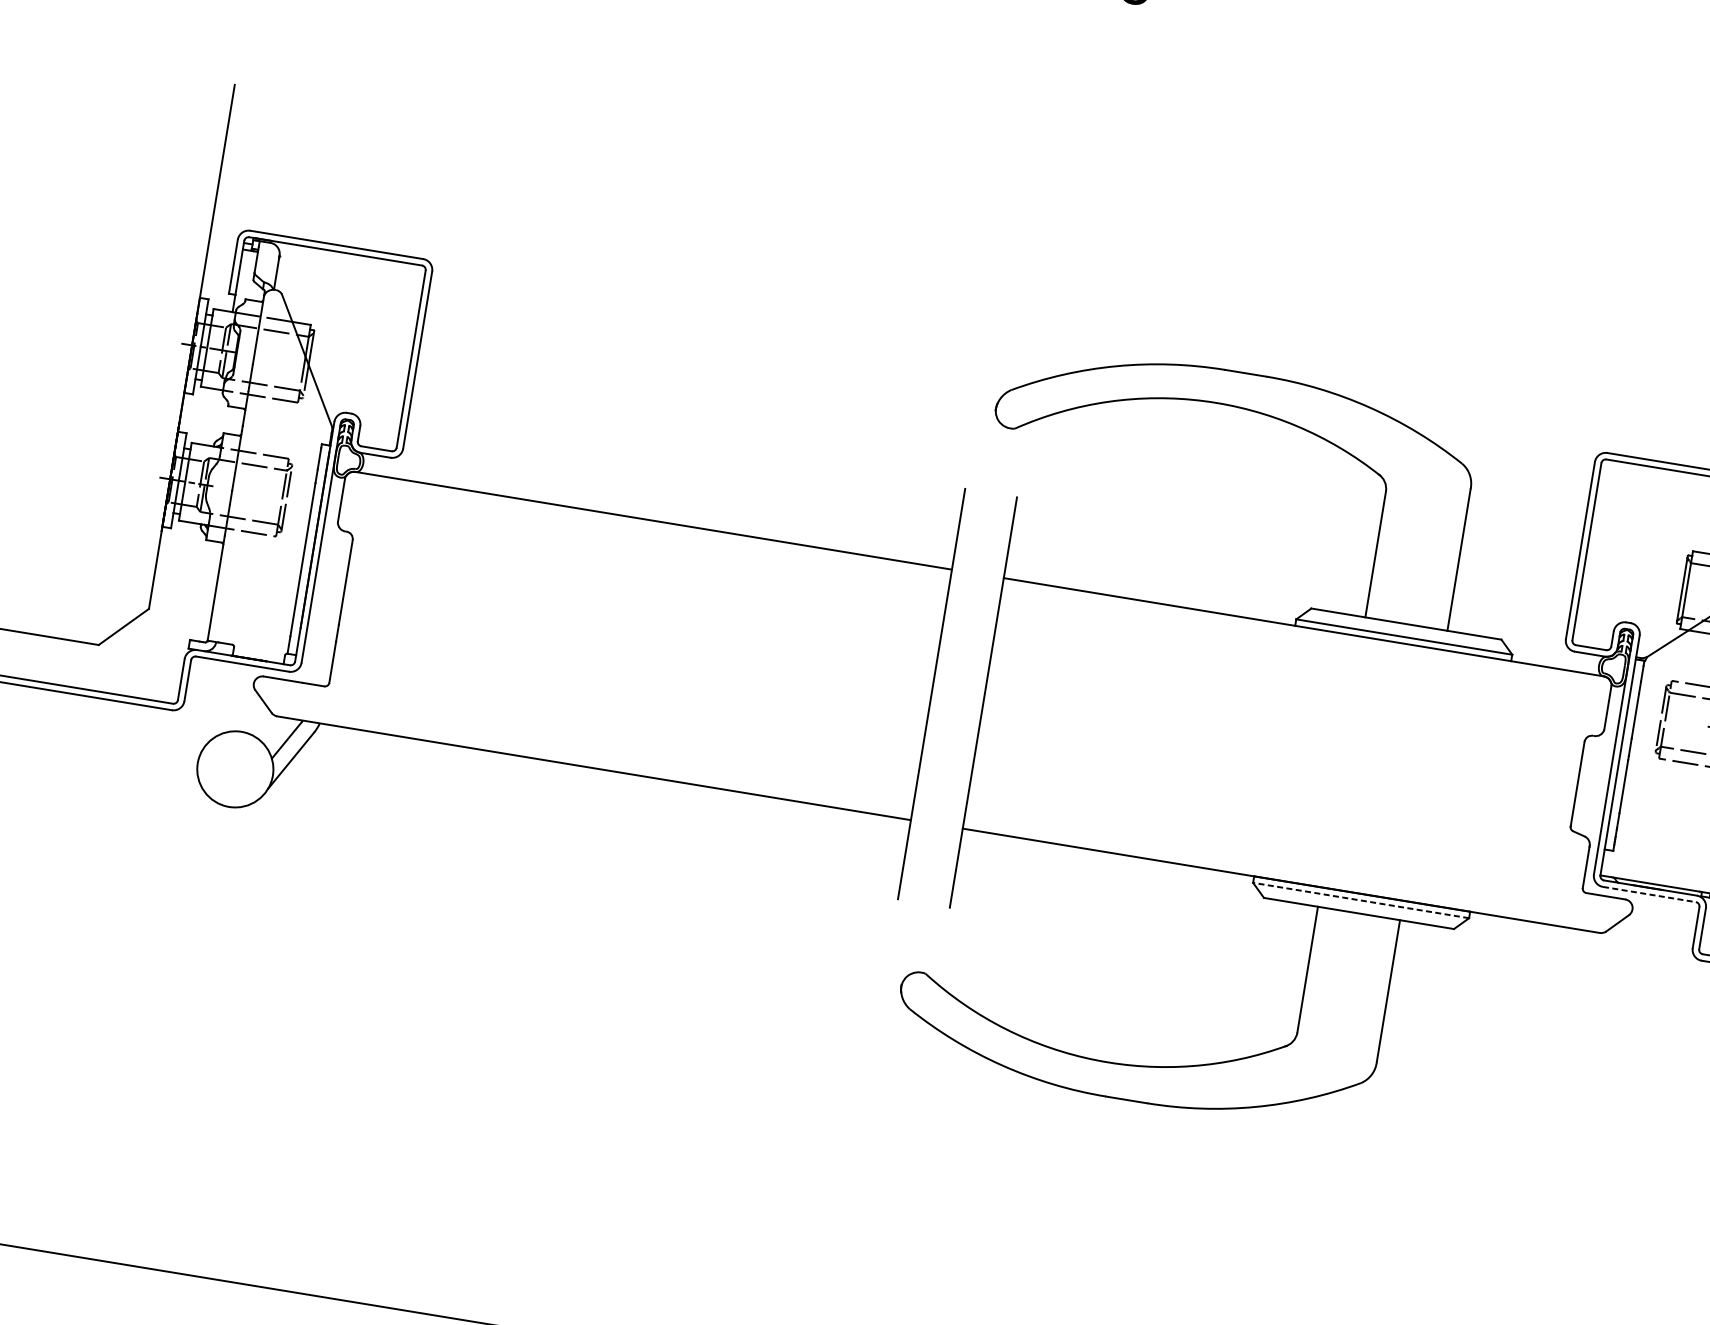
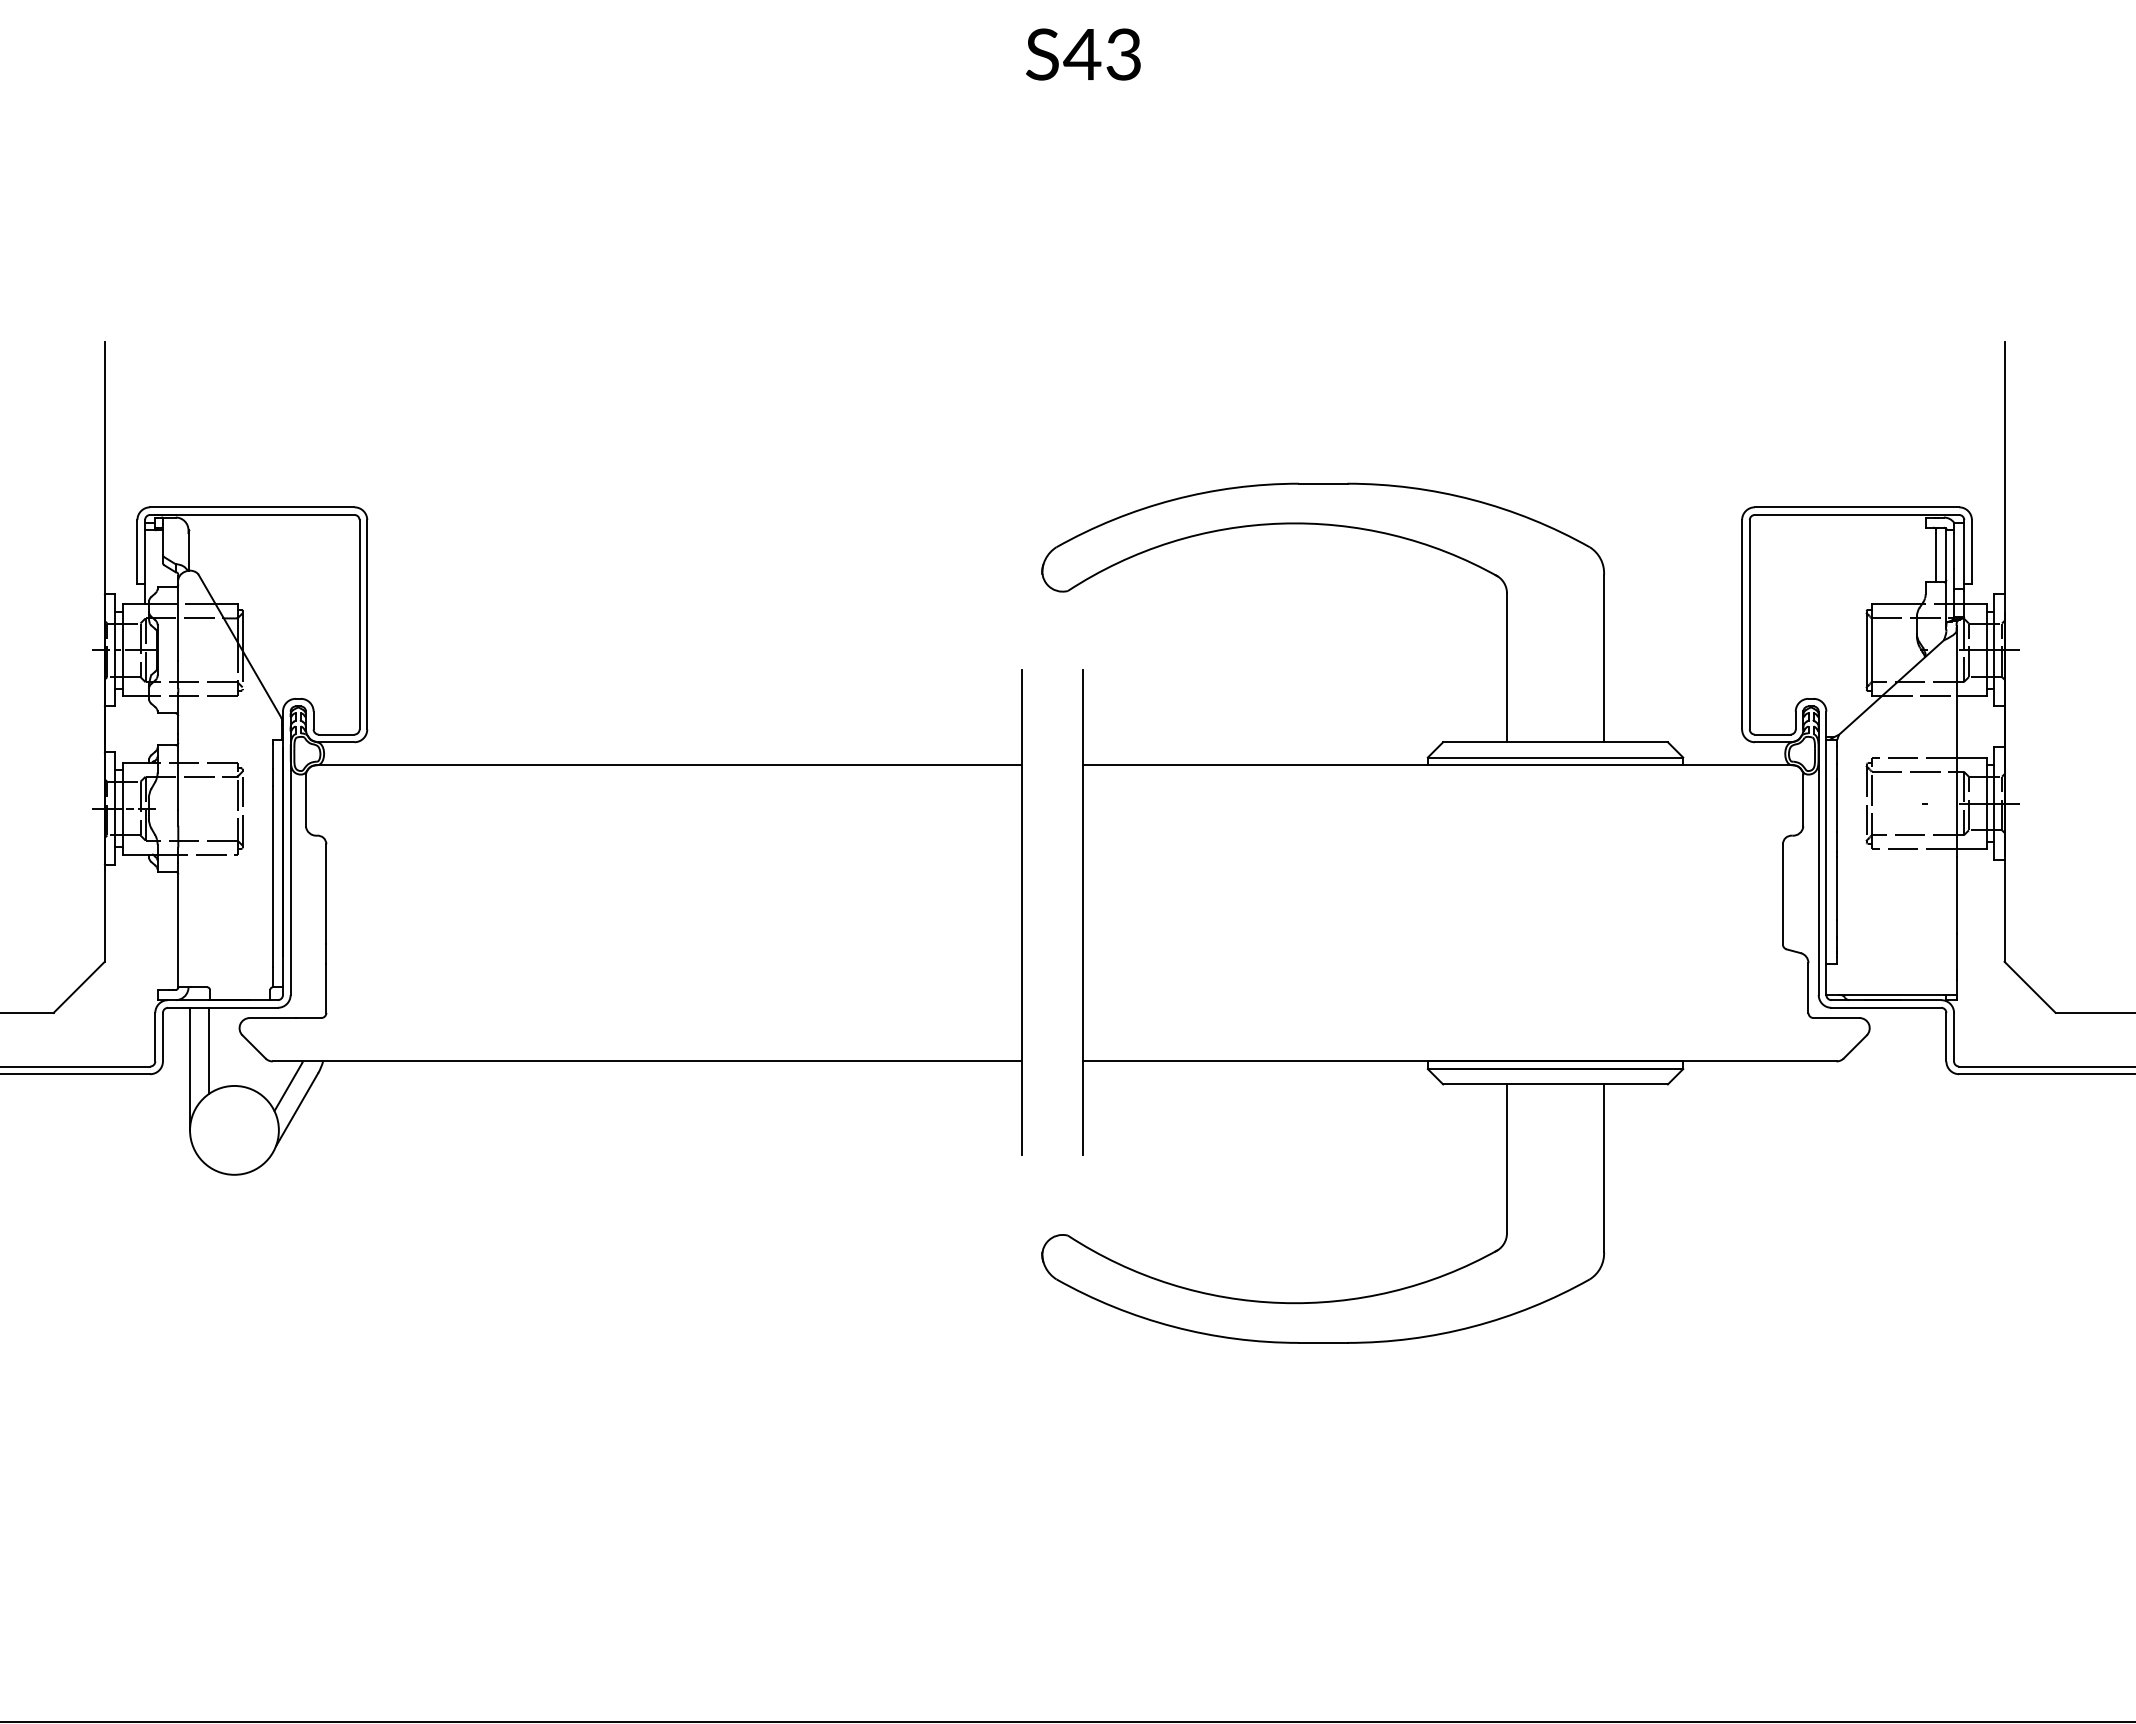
line: (224, 698) -> (208, 1050), added
line: (206, 710) -> (190, 1068), added
line: (1649, 894) -> (1886, 1007), dashed -> solid
line: (1361, 900) -> (1555, 1069), dashed -> solid

